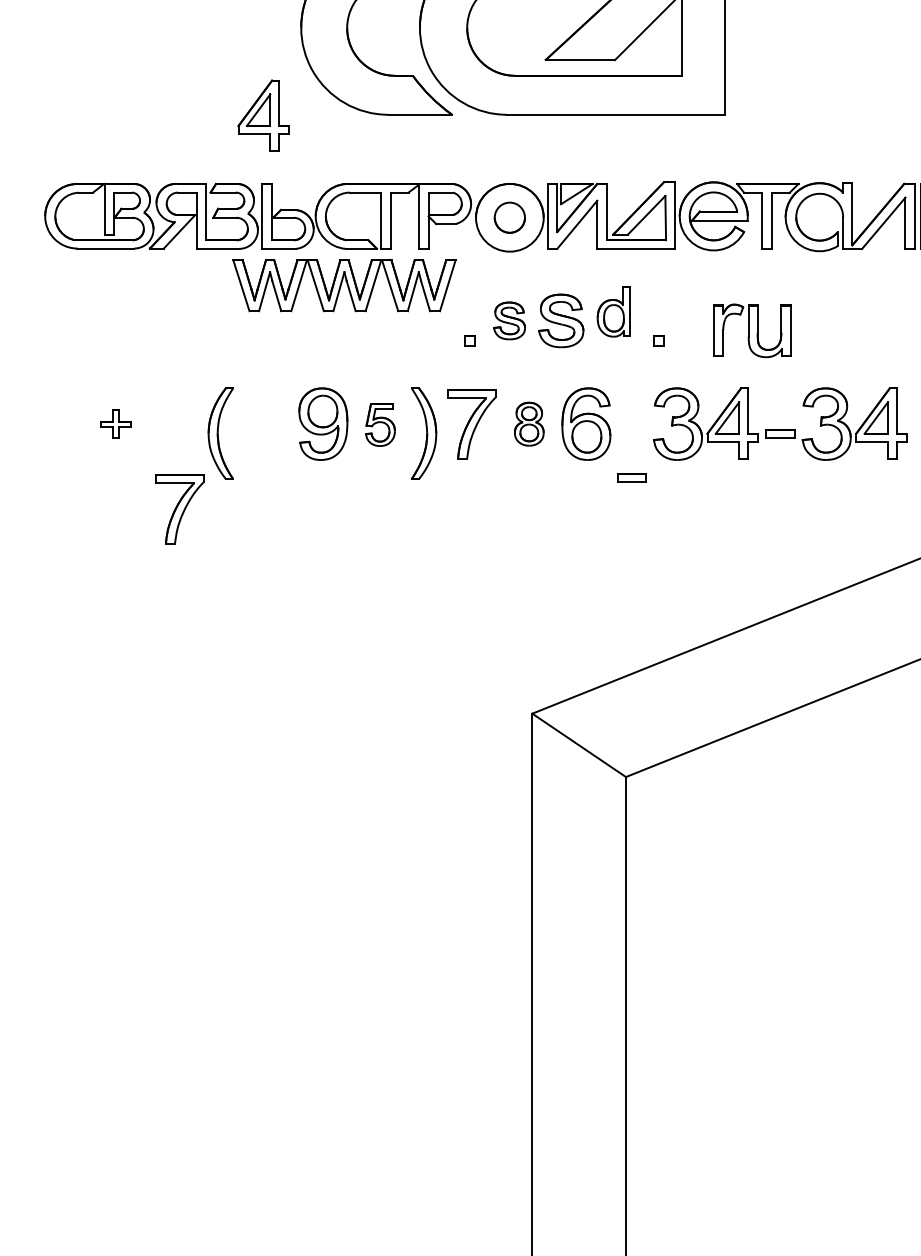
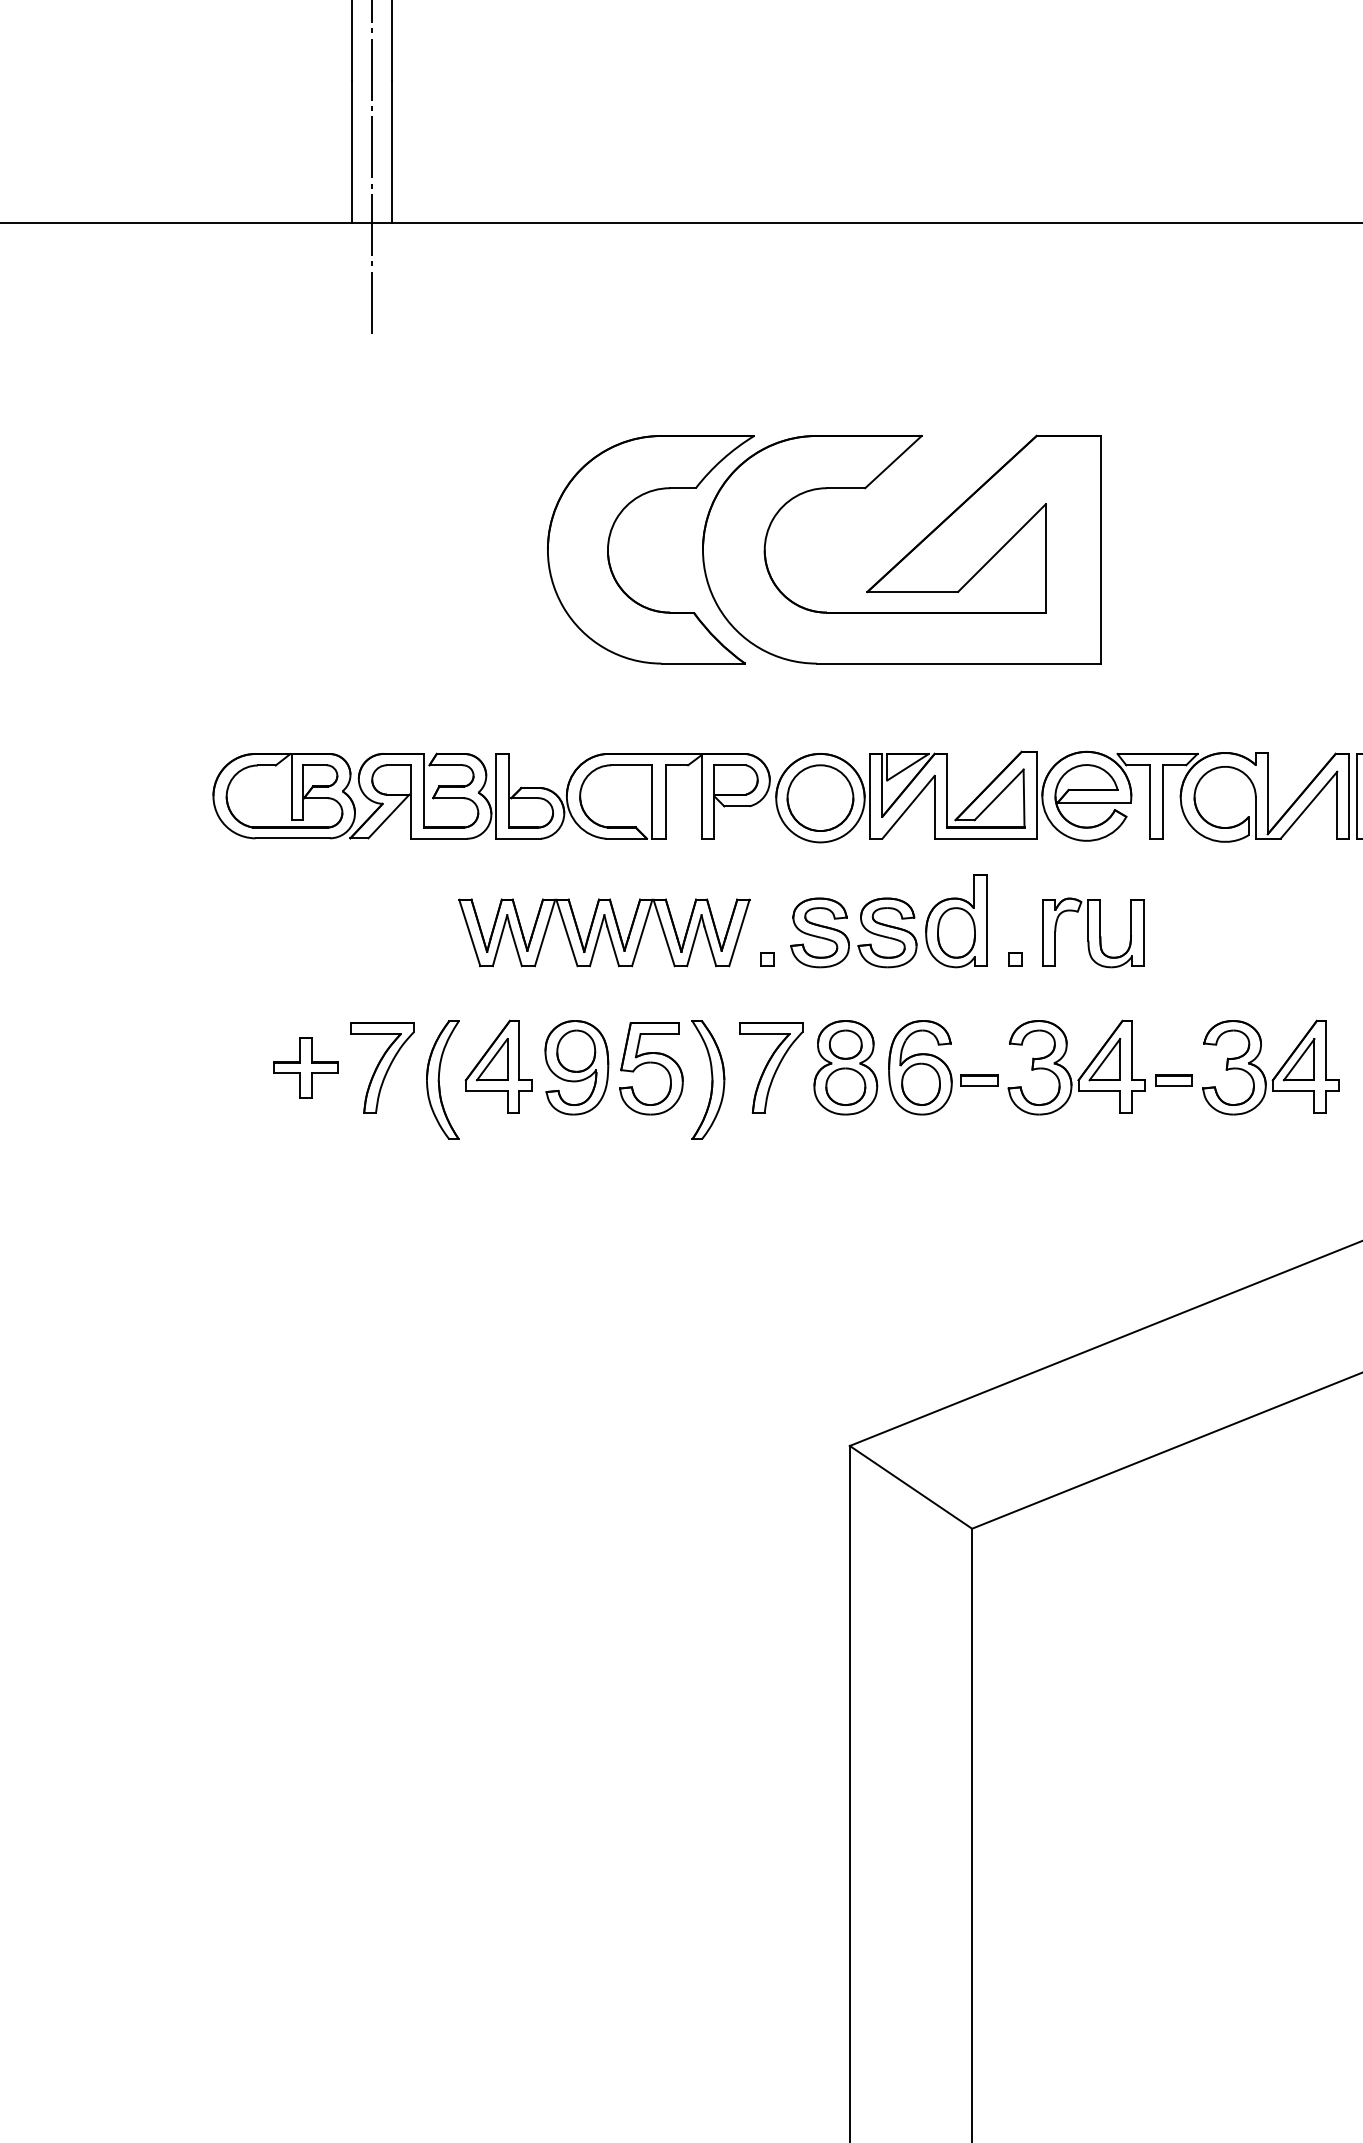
part: (263, 115) -> (498, 1066), moved
part: (509, 217) -> (820, 797), size x1.67
part: (344, 285) -> (604, 932), moved
part: (613, 312) -> (956, 921), size x1.43
part: (509, 320) -> (819, 932), size x1.43
part: (752, 330) -> (1093, 932), moved
part: (115, 423) -> (305, 1067), size x1.67
part: (529, 423) -> (845, 1067), size x1.67
part: (380, 424) -> (651, 1068), size x1.67
part: (631, 477) -> (979, 1080), moved
part: (179, 508) -> (382, 1067), moved

